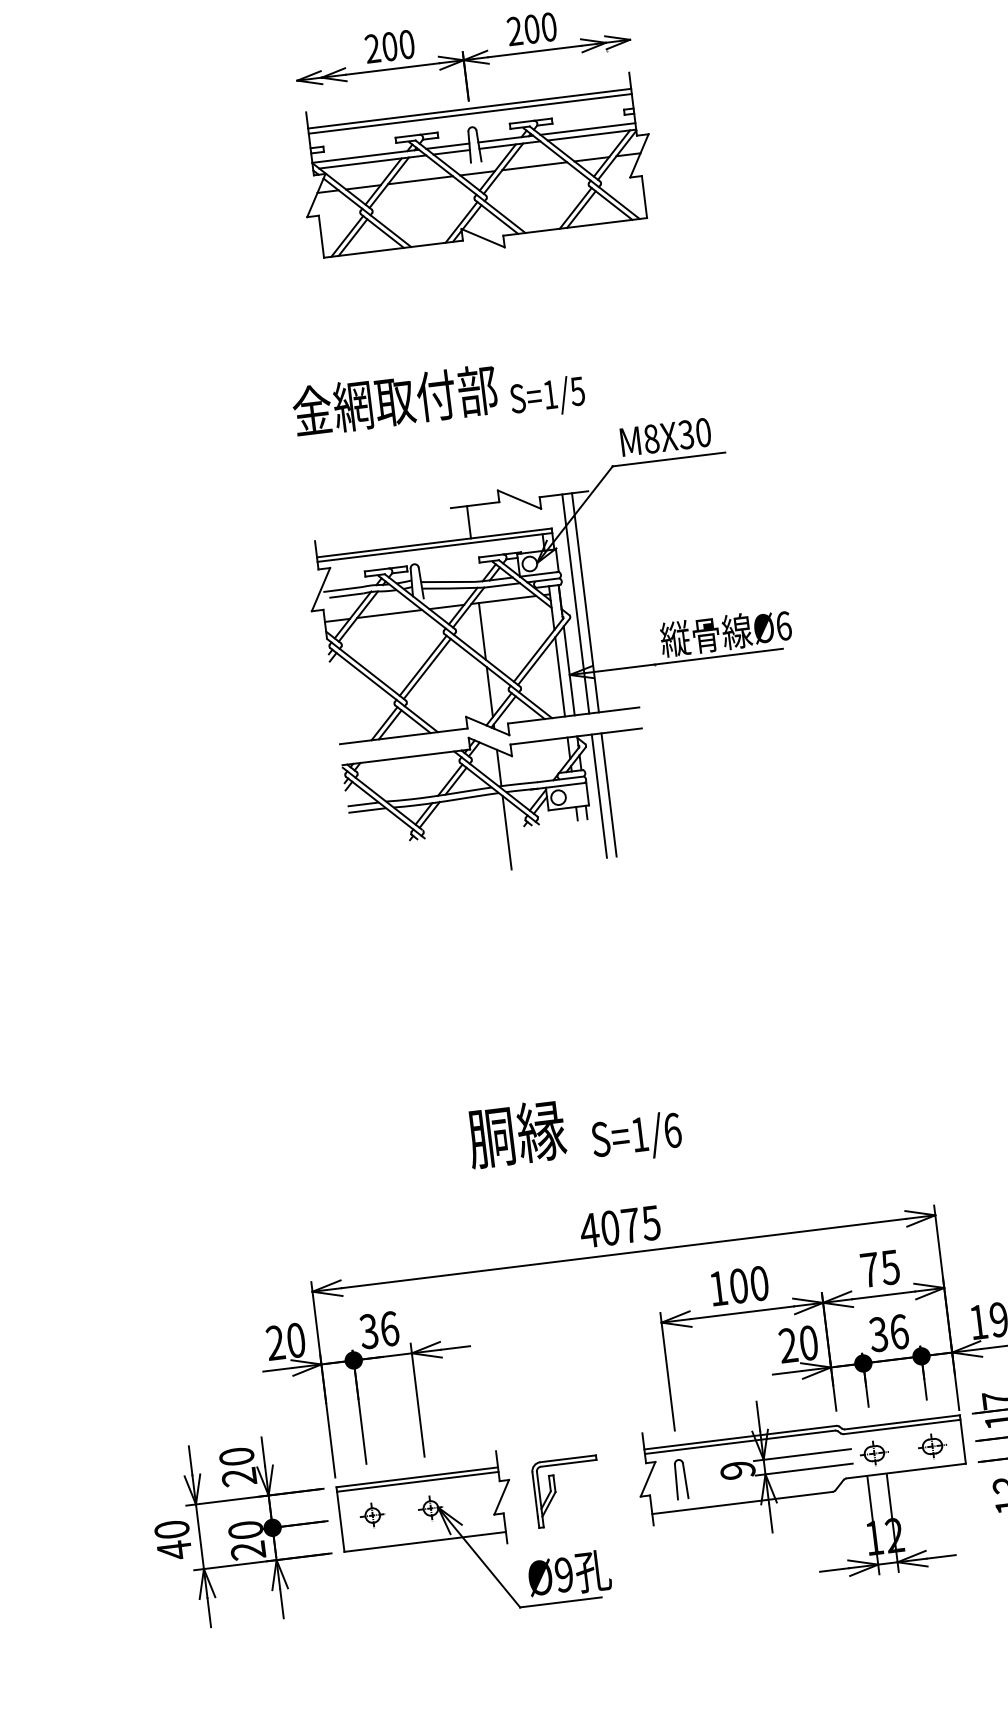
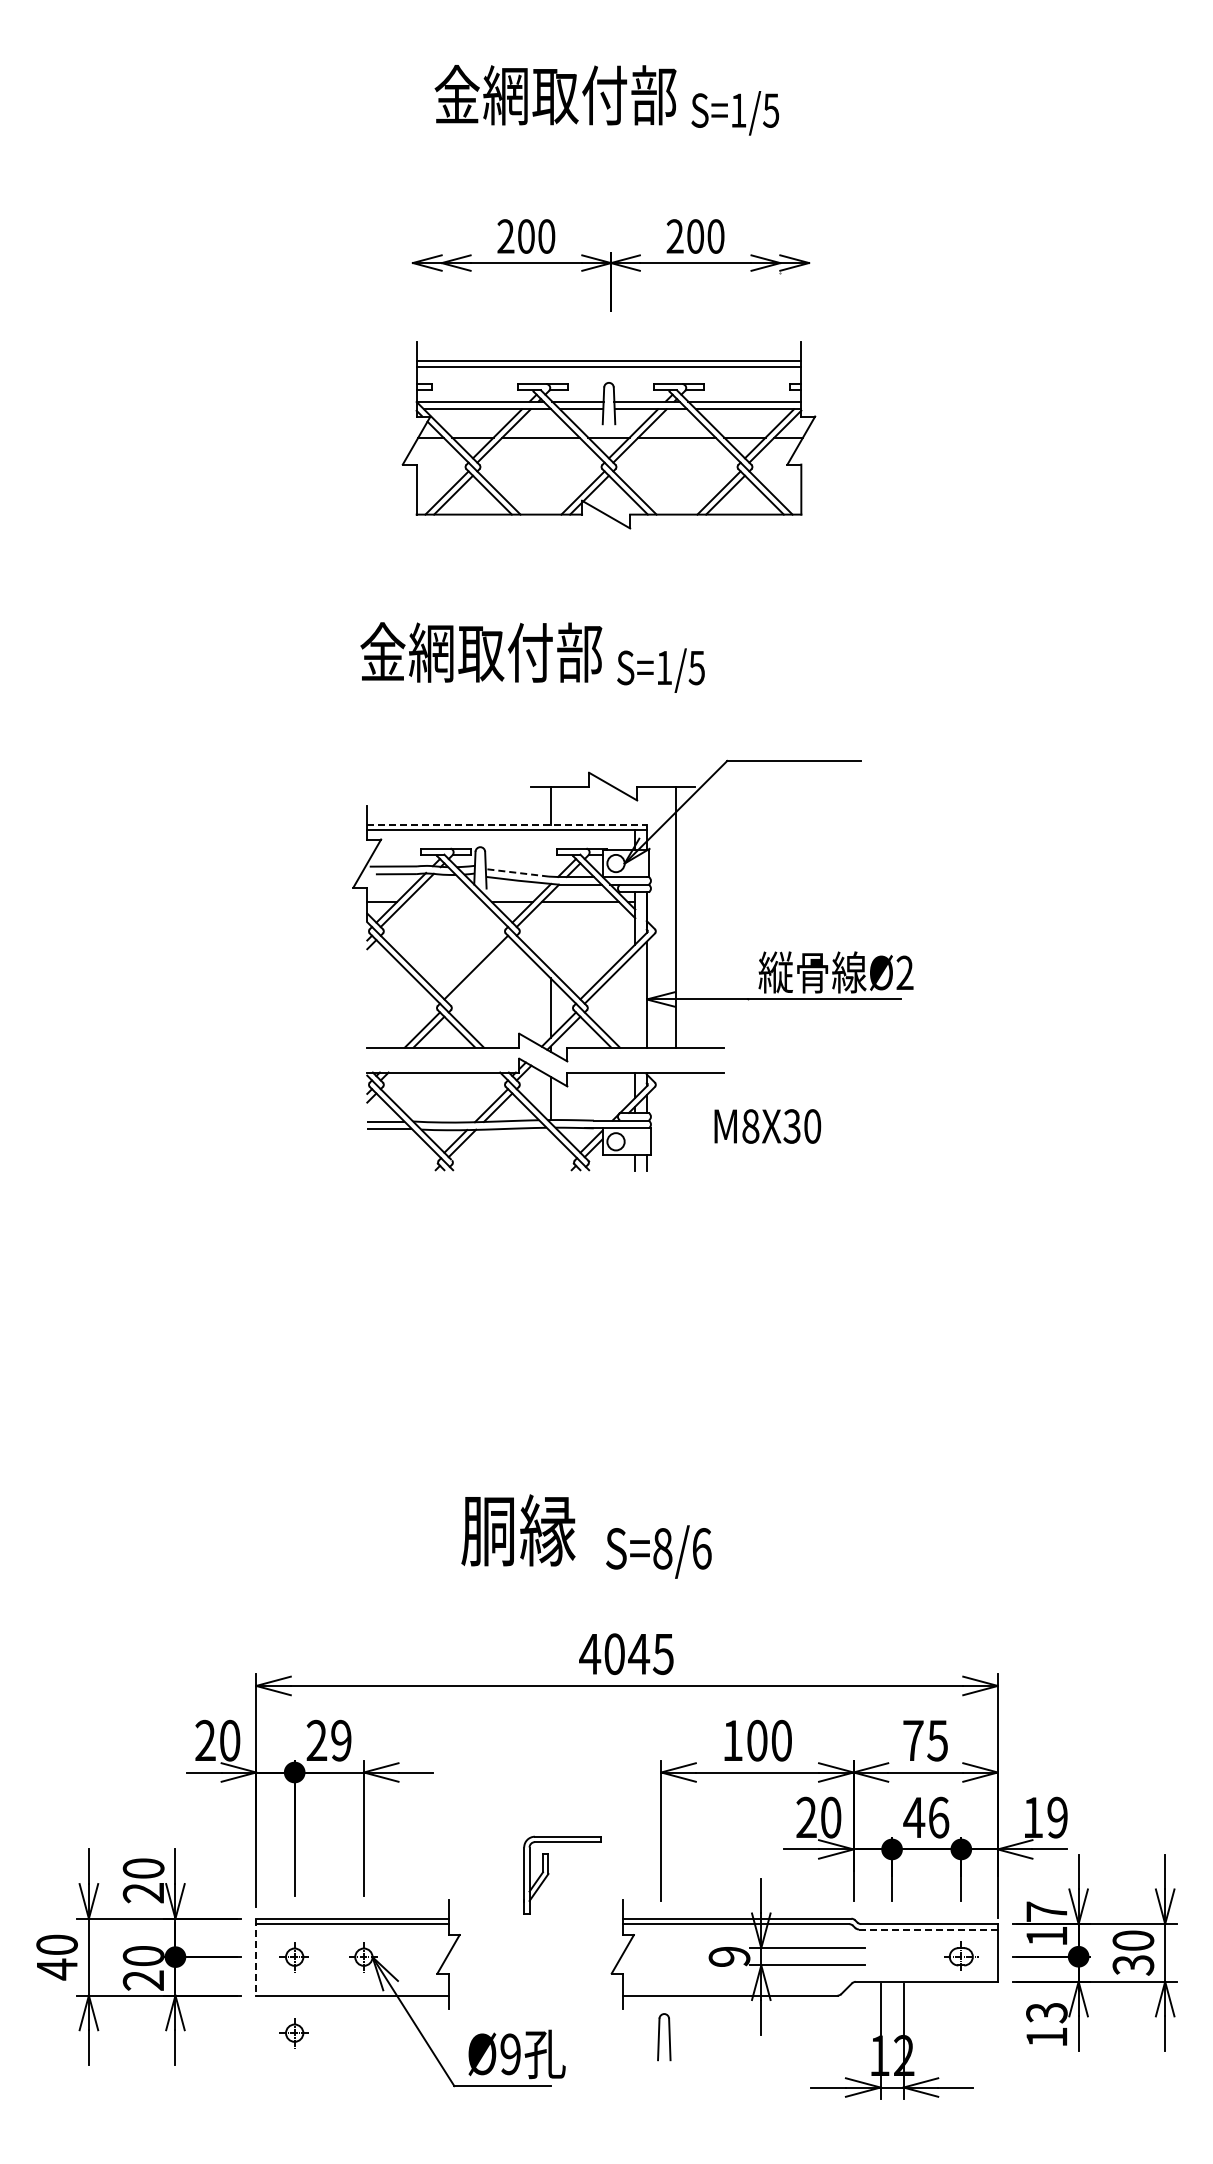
part: (476, 171) -> (608, 435), moved
text: (665, 437) -> (767, 1126), moved
line: (434, 543) -> (507, 825), solid -> dashed
line: (447, 581) -> (516, 872), solid -> dashed
line: (576, 603) -> (664, 916), removed
line: (389, 614) -> (444, 902), removed
text: (783, 625) -> (904, 972), Ø6 -> Ø2
line: (482, 631) -> (550, 935), removed
line: (427, 668) -> (480, 971), removed
line: (560, 677) -> (635, 1000), removed
line: (608, 794) -> (675, 1145), removed
line: (599, 795) -> (664, 1145), removed
line: (507, 832) -> (550, 1175), removed
text: (639, 1134) -> (662, 1548), S=1/6 -> S=8/6
text: (631, 1225) -> (639, 1654), 4075 -> 4045
text: (378, 1330) -> (328, 1740), 36 -> 29
text: (878, 1334) -> (914, 1817), 36 -> 46
line: (902, 1426) -> (928, 1929), solid -> dashed
part: (873, 1452) -> (891, 1955), removed
part: (681, 1479) -> (664, 2037), moved
part: (556, 1492) -> (549, 1874), moved
line: (340, 1519) -> (256, 1957), solid -> dashed
part: (379, 1579) -> (293, 2033), added

